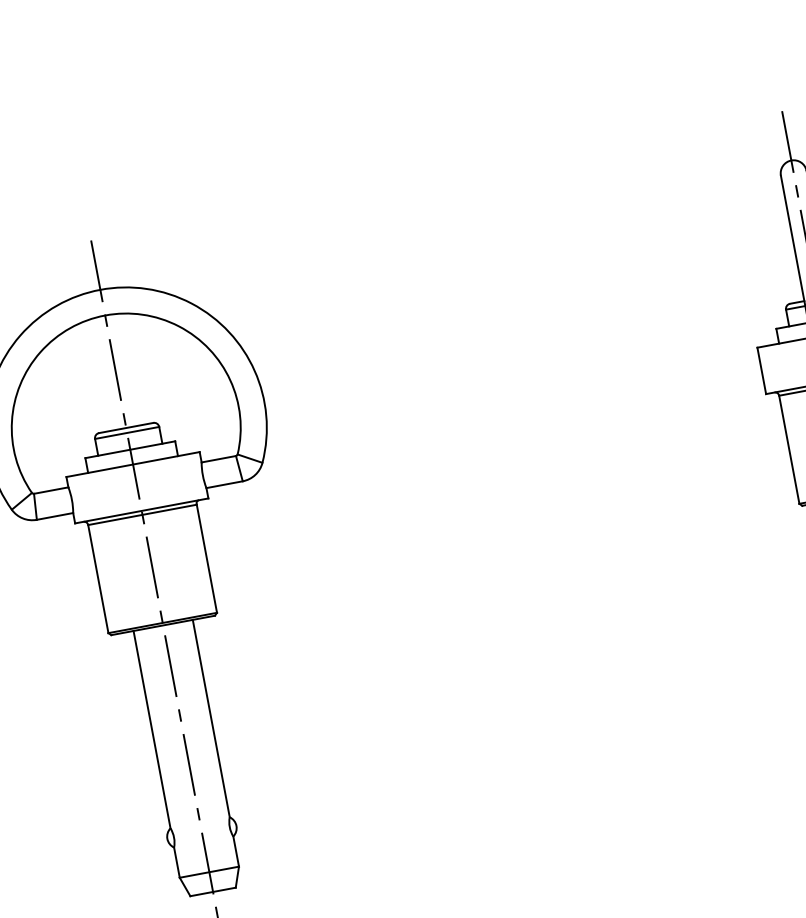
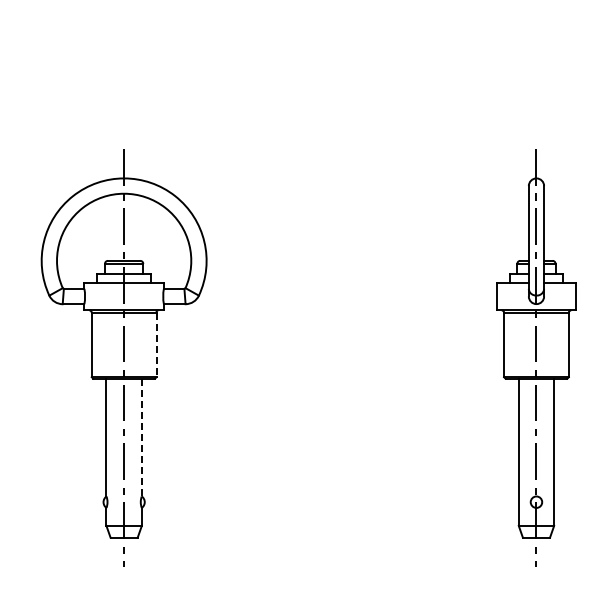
line: (206, 559) -> (156, 345), solid -> dashed
line: (210, 718) -> (141, 437), solid -> dashed

